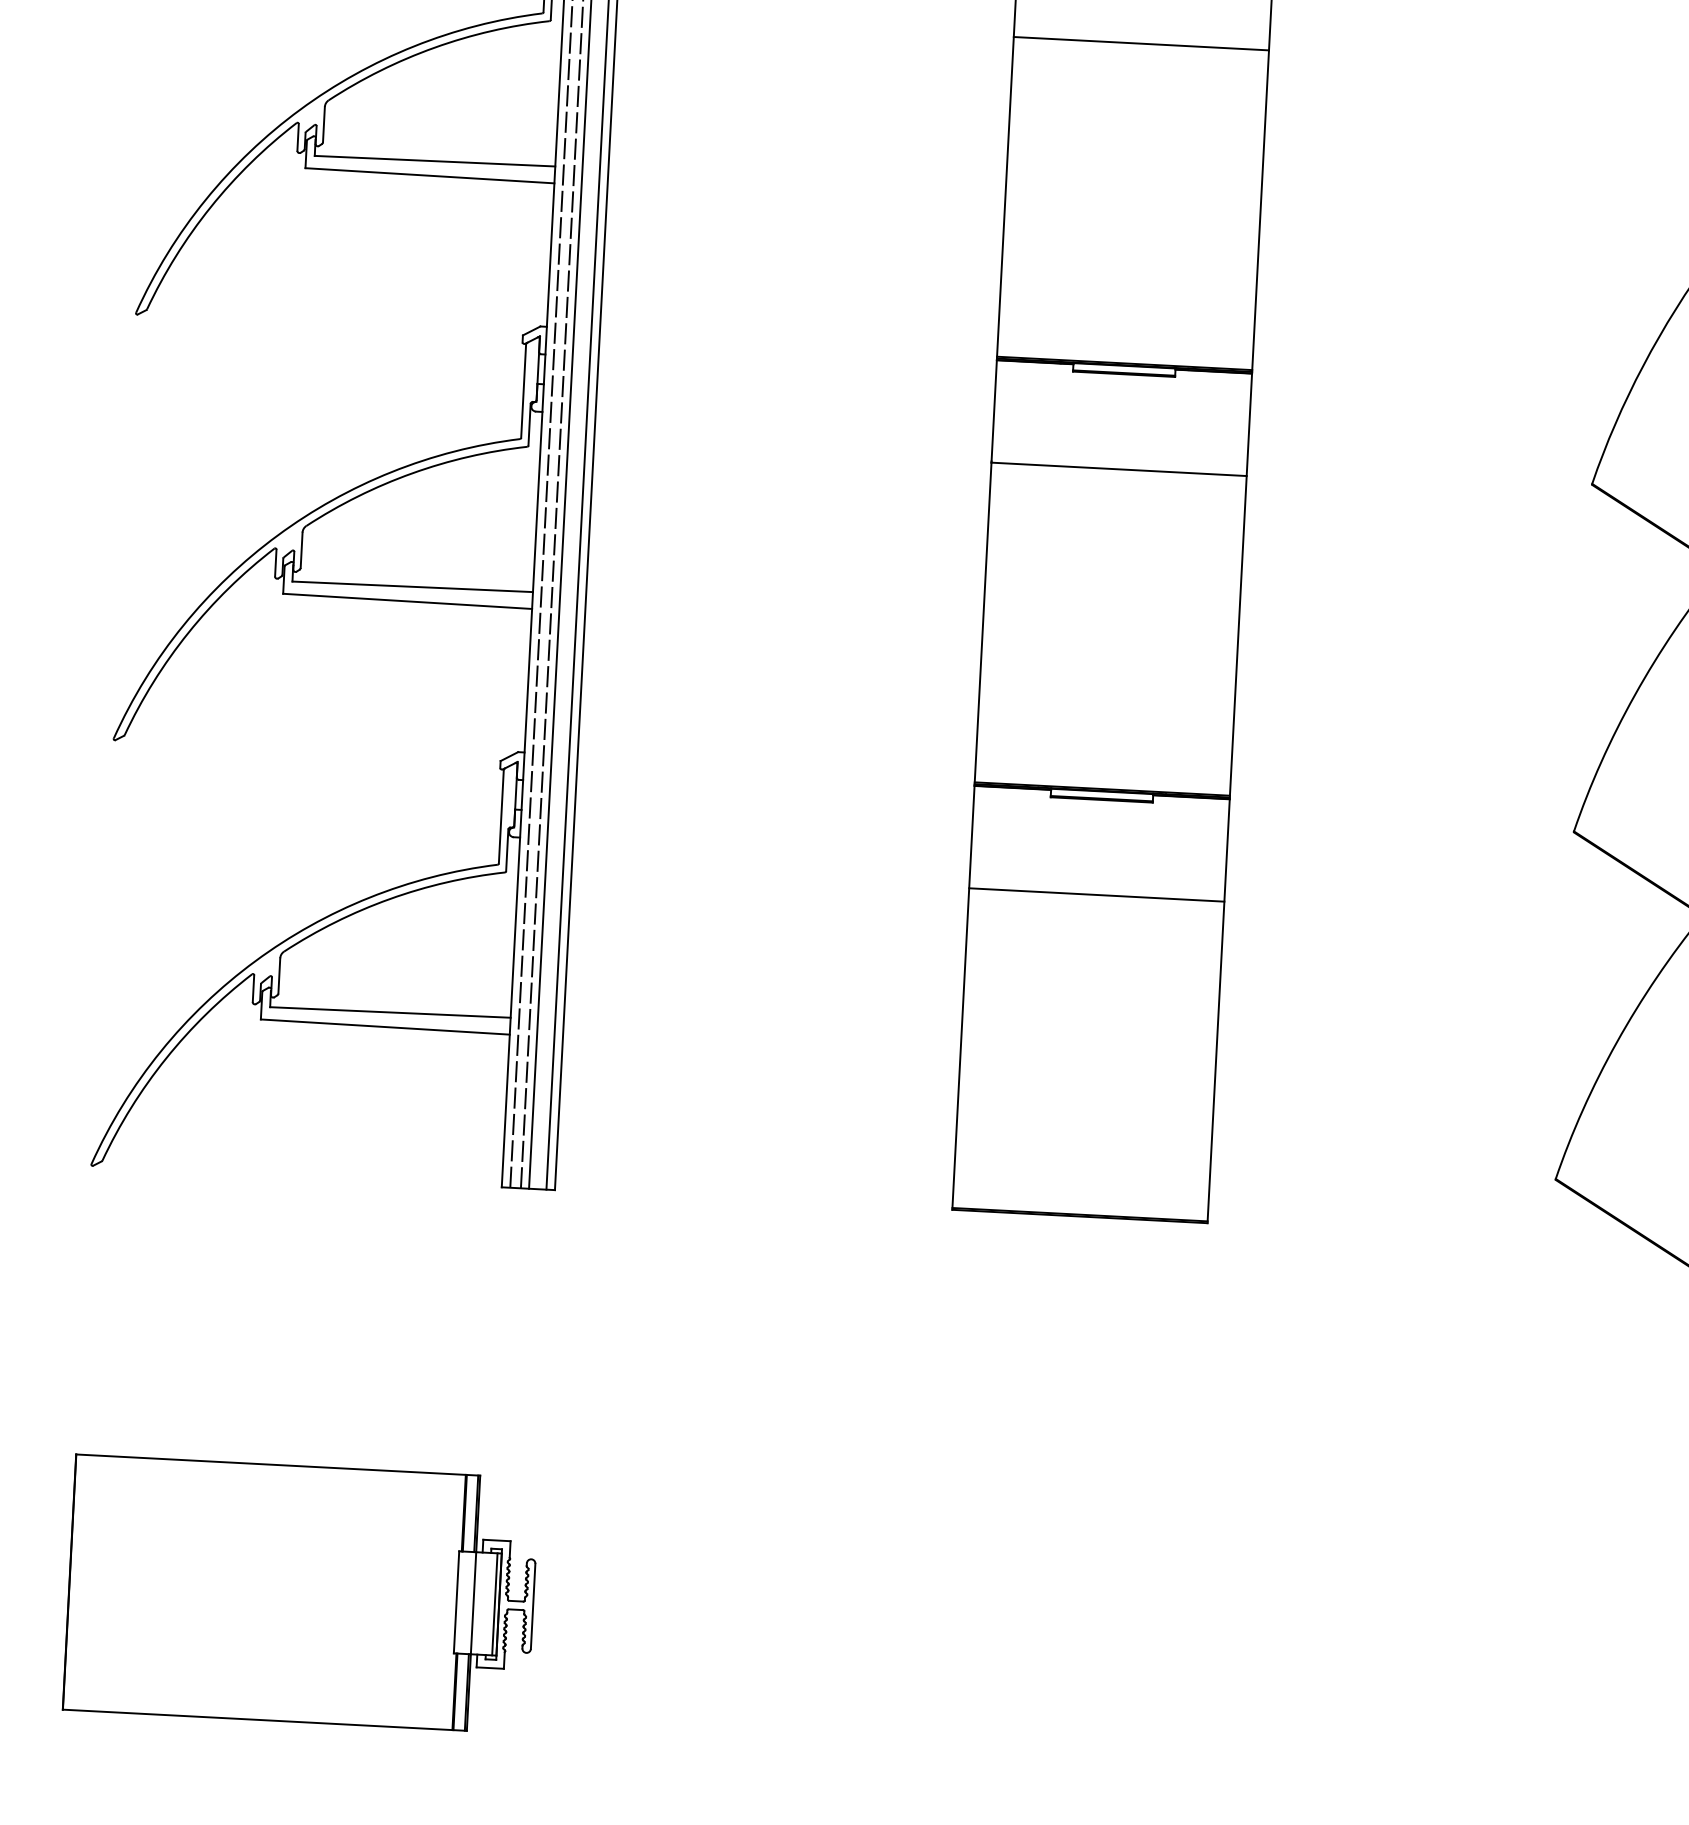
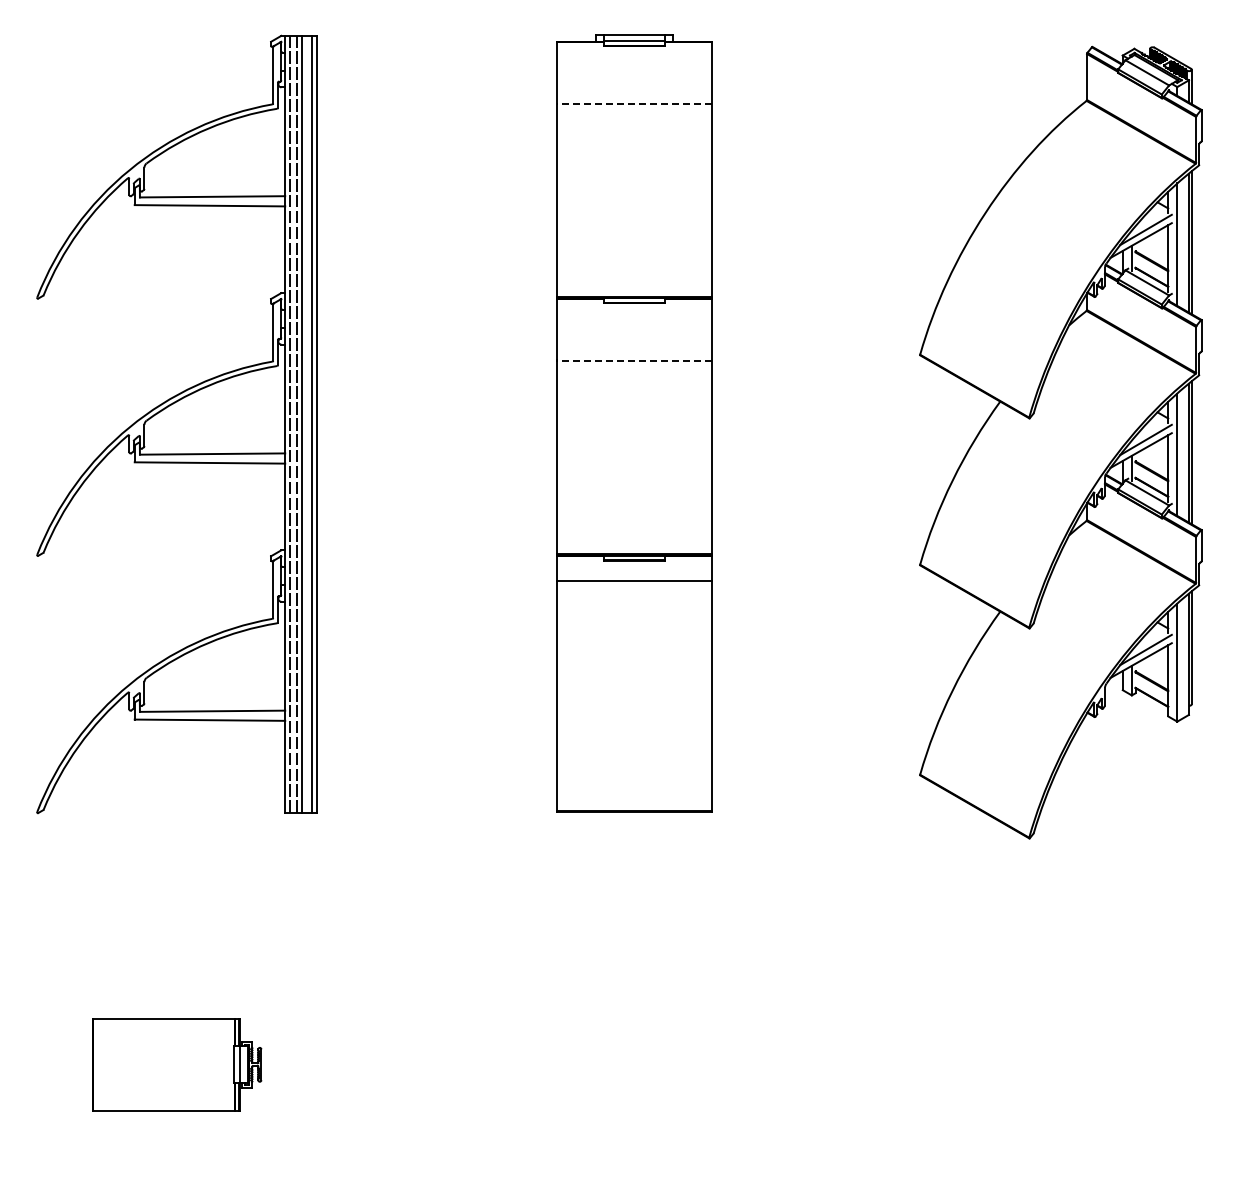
line: (1141, 43) -> (634, 103), solid -> dashed
line: (1119, 468) -> (634, 360), solid -> dashed
line: (1096, 895) -> (634, 581), moved
part: (301, 1593) -> (177, 1064), size x0.6

